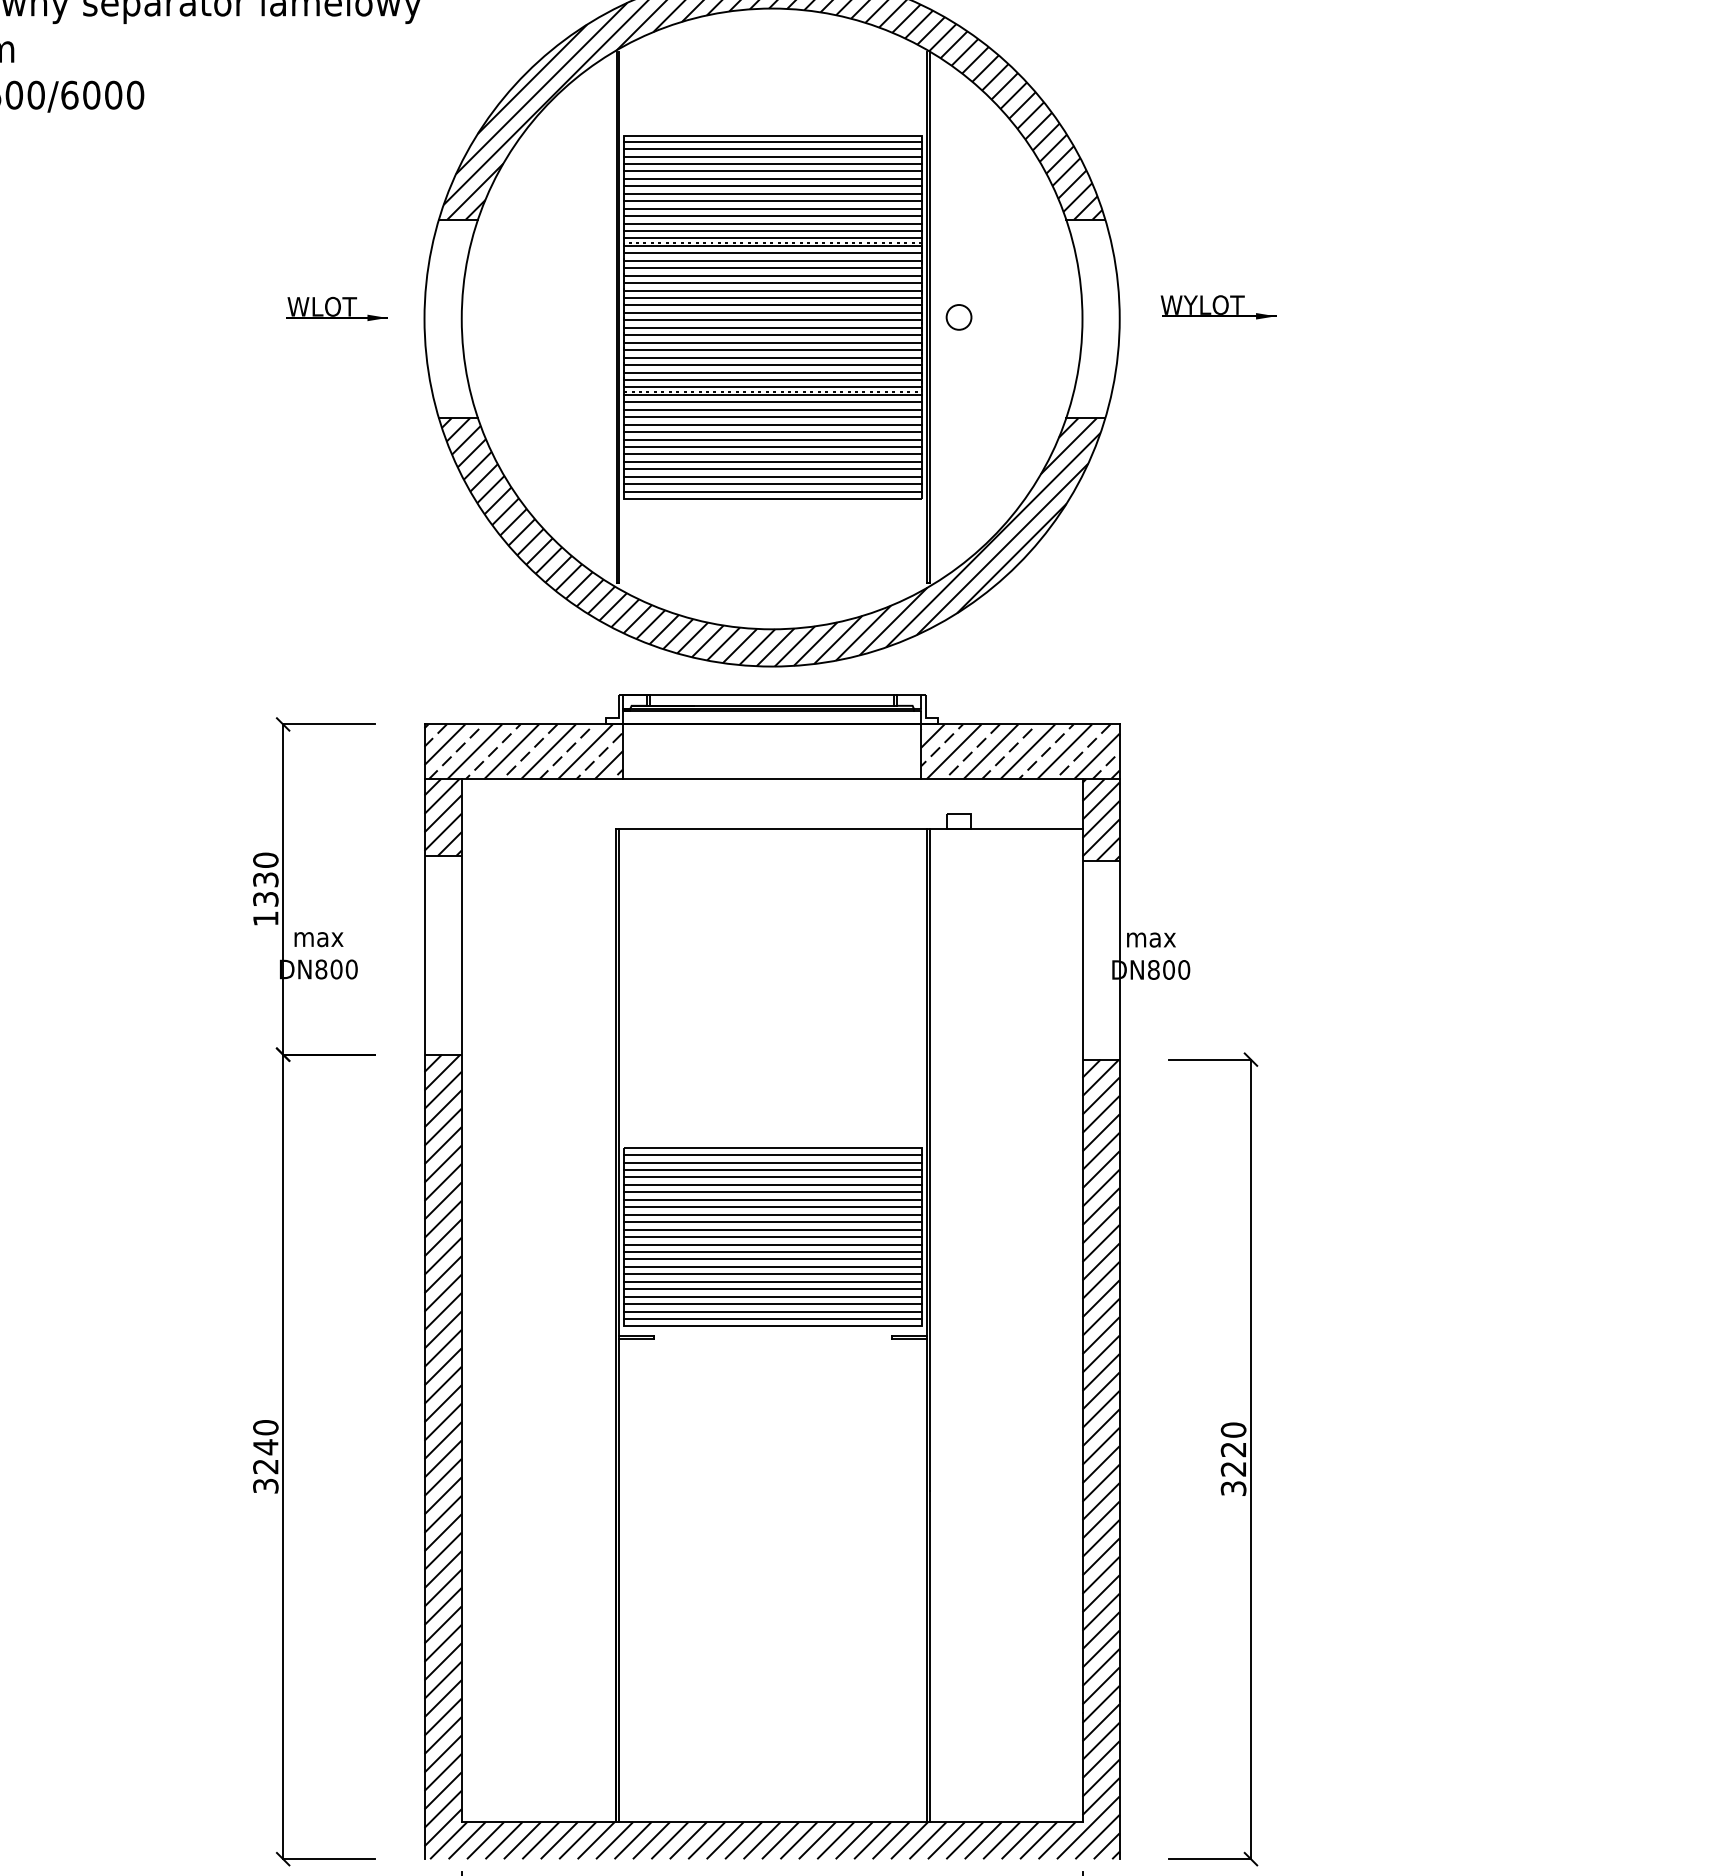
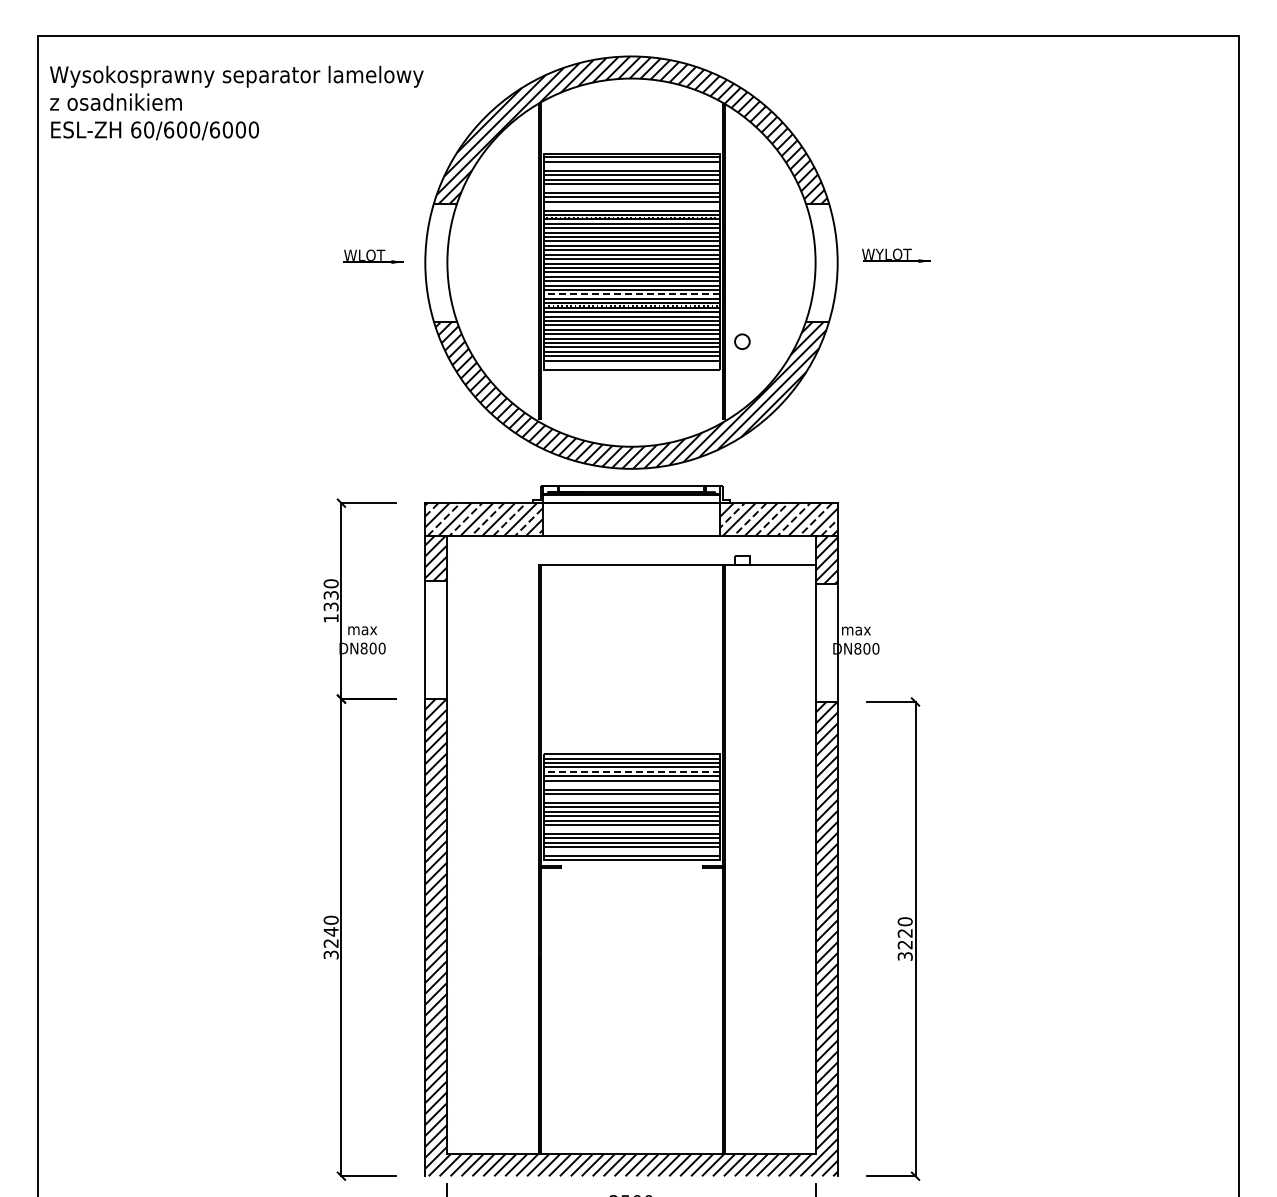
line: (772, 156) -> (631, 166), removed
line: (772, 193) -> (631, 188), removed
line: (772, 224) -> (631, 206), removed
circle: (959, 316) -> (742, 341), moved
line: (772, 372) -> (631, 294), solid -> dashed
line: (772, 492) -> (631, 365), removed
line: (772, 1176) -> (631, 771), solid -> dashed
line: (772, 1200) -> (631, 785), removed
line: (772, 1222) -> (631, 798), removed
line: (772, 1274) -> (631, 829), removed
line: (772, 1311) -> (631, 851), removed

